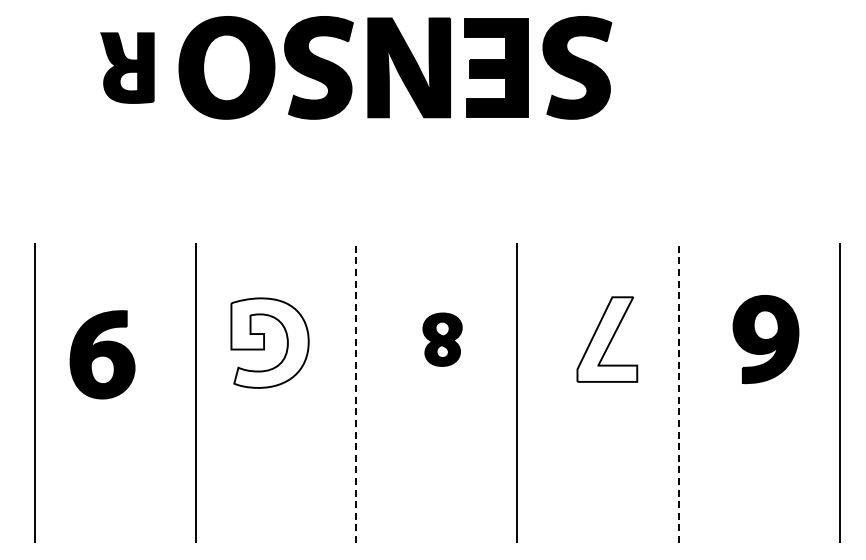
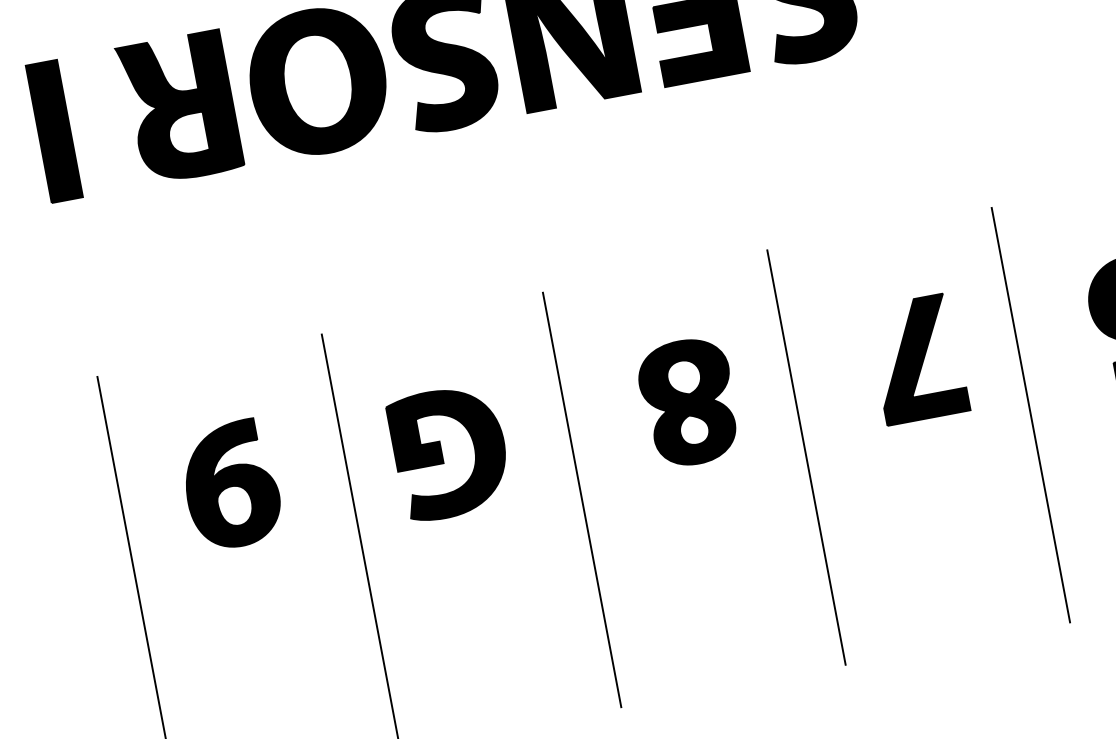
part: (36, 67) -> (53, 131), added
part: (127, 67) -> (179, 107), size x1.43
part: (442, 339) -> (688, 402), size x1.67
fill: (607, 339) -> (918, 359), added
fill: (269, 342) -> (449, 451), added
part: (102, 354) -> (230, 484), moved
line: (355, 393) -> (582, 500), dashed -> solid
line: (678, 393) -> (1030, 415), dashed -> solid

